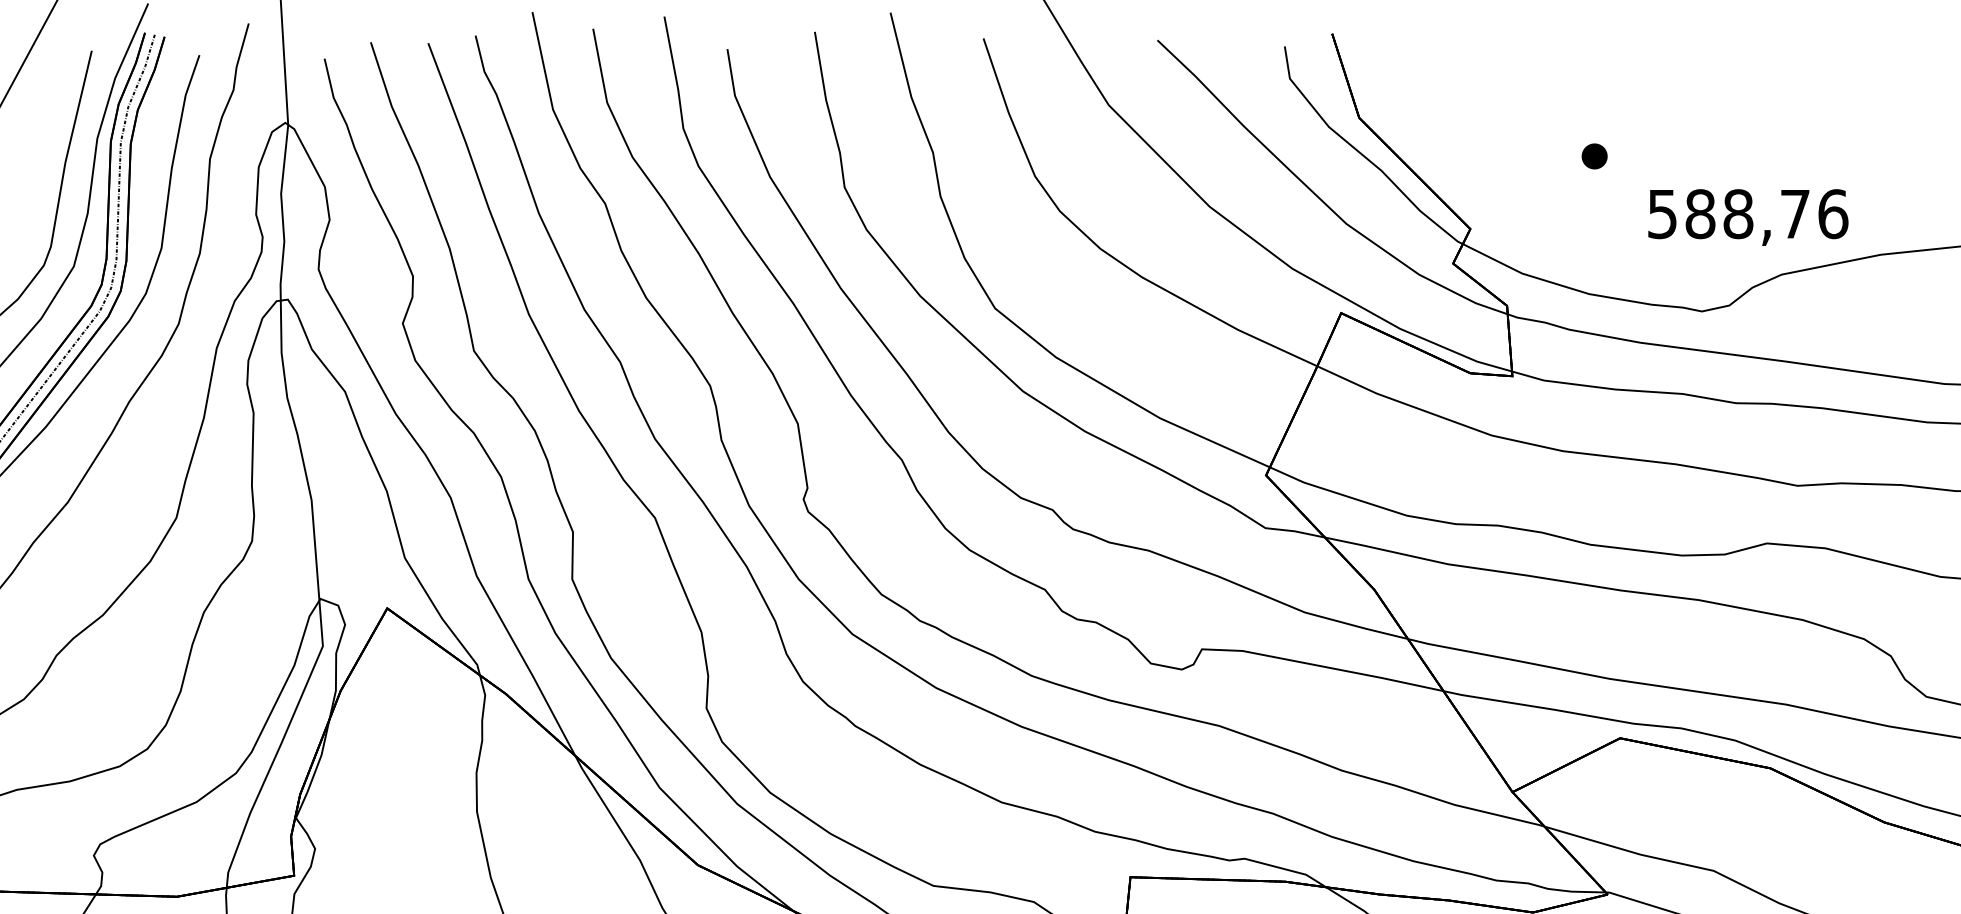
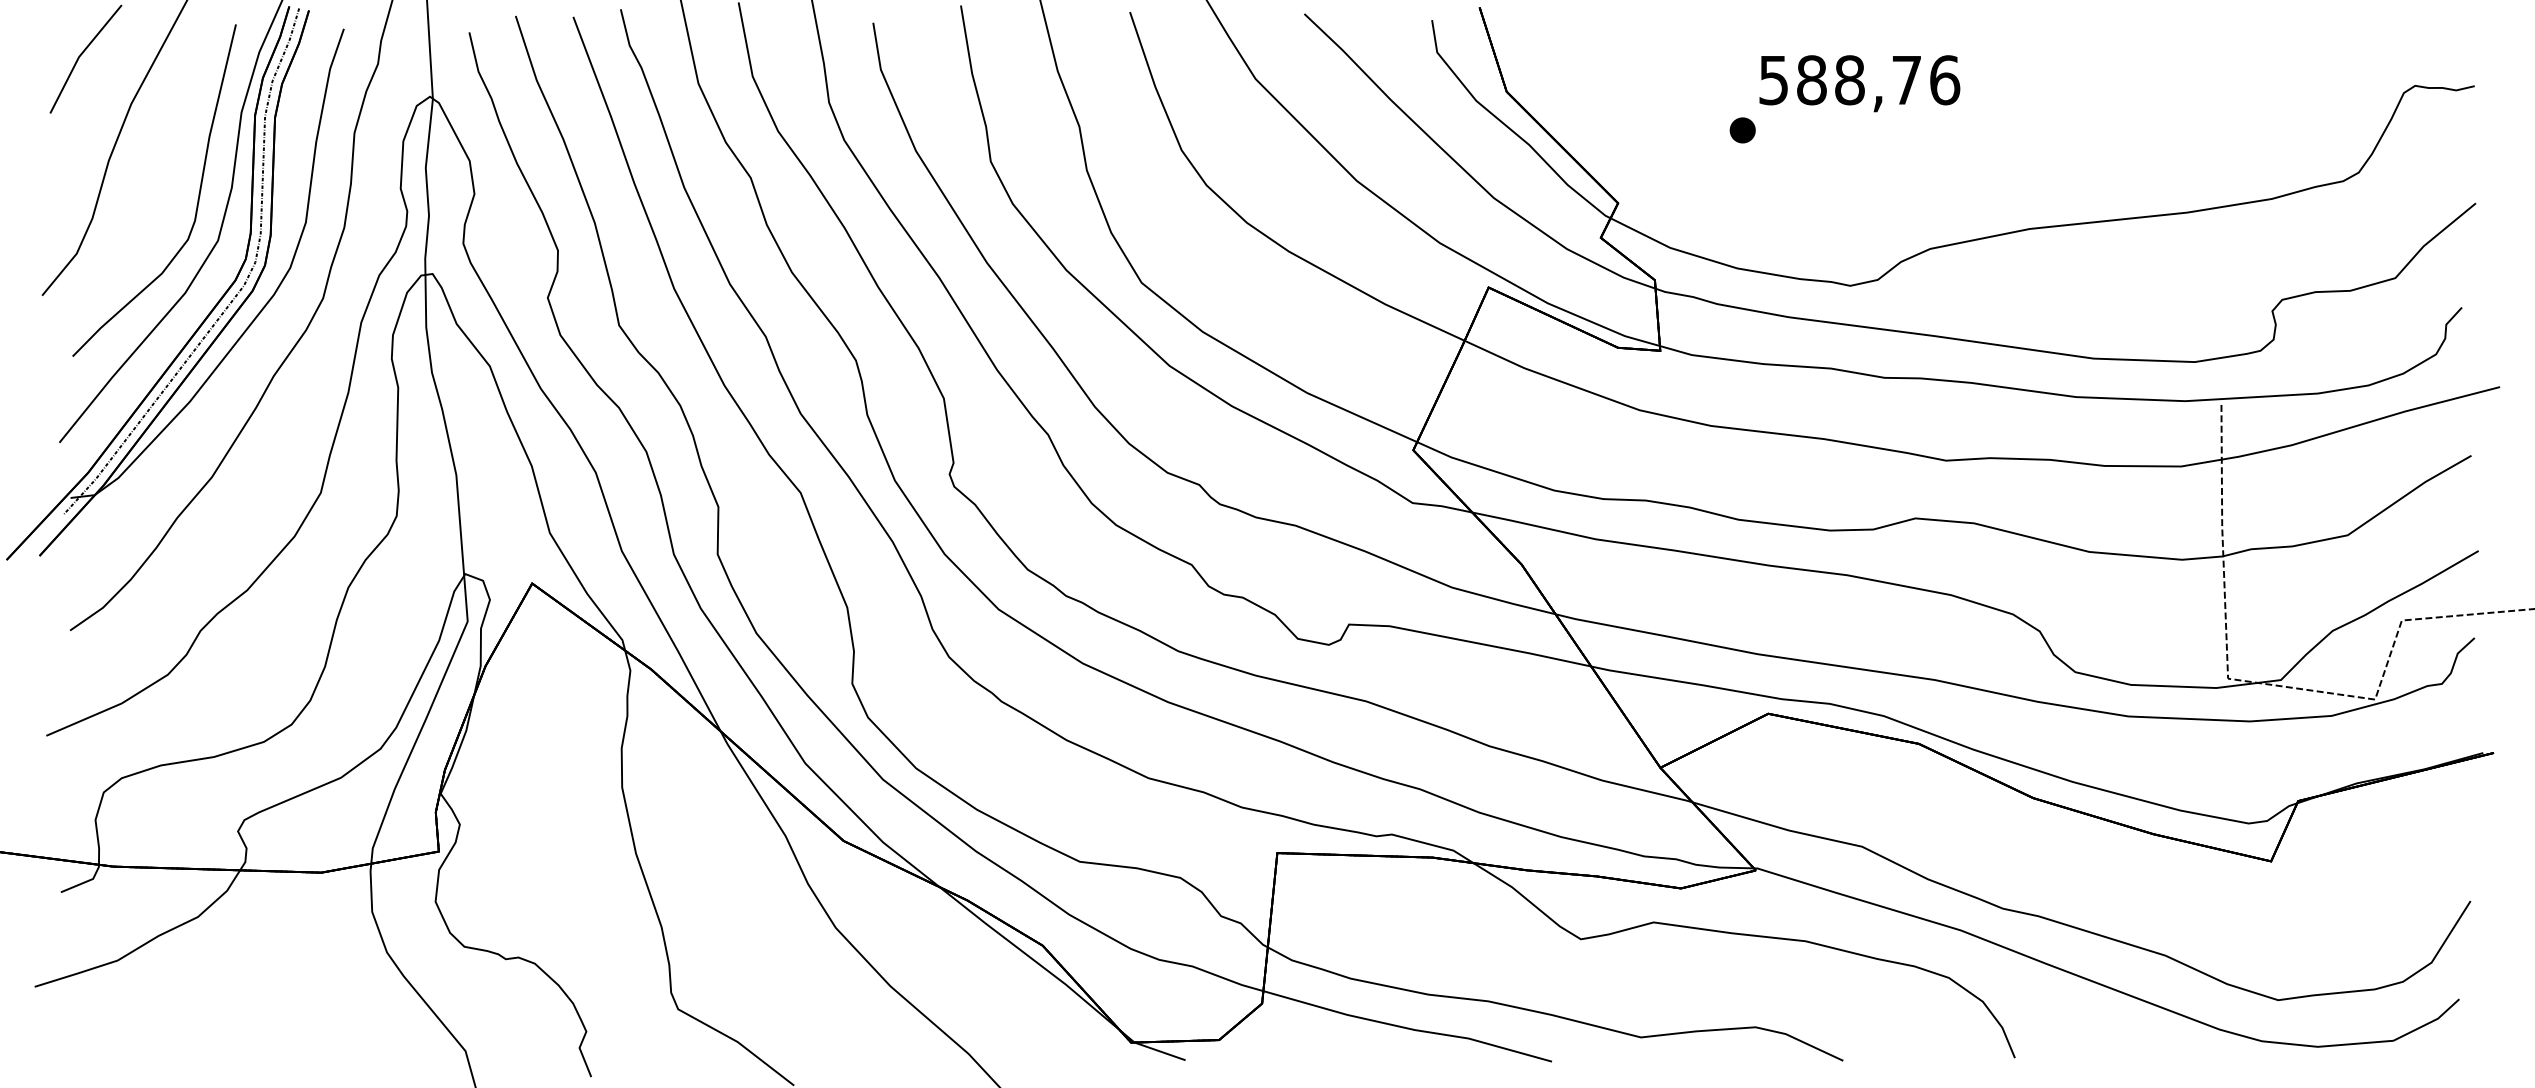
text: (1748, 217) -> (1859, 83), moved

